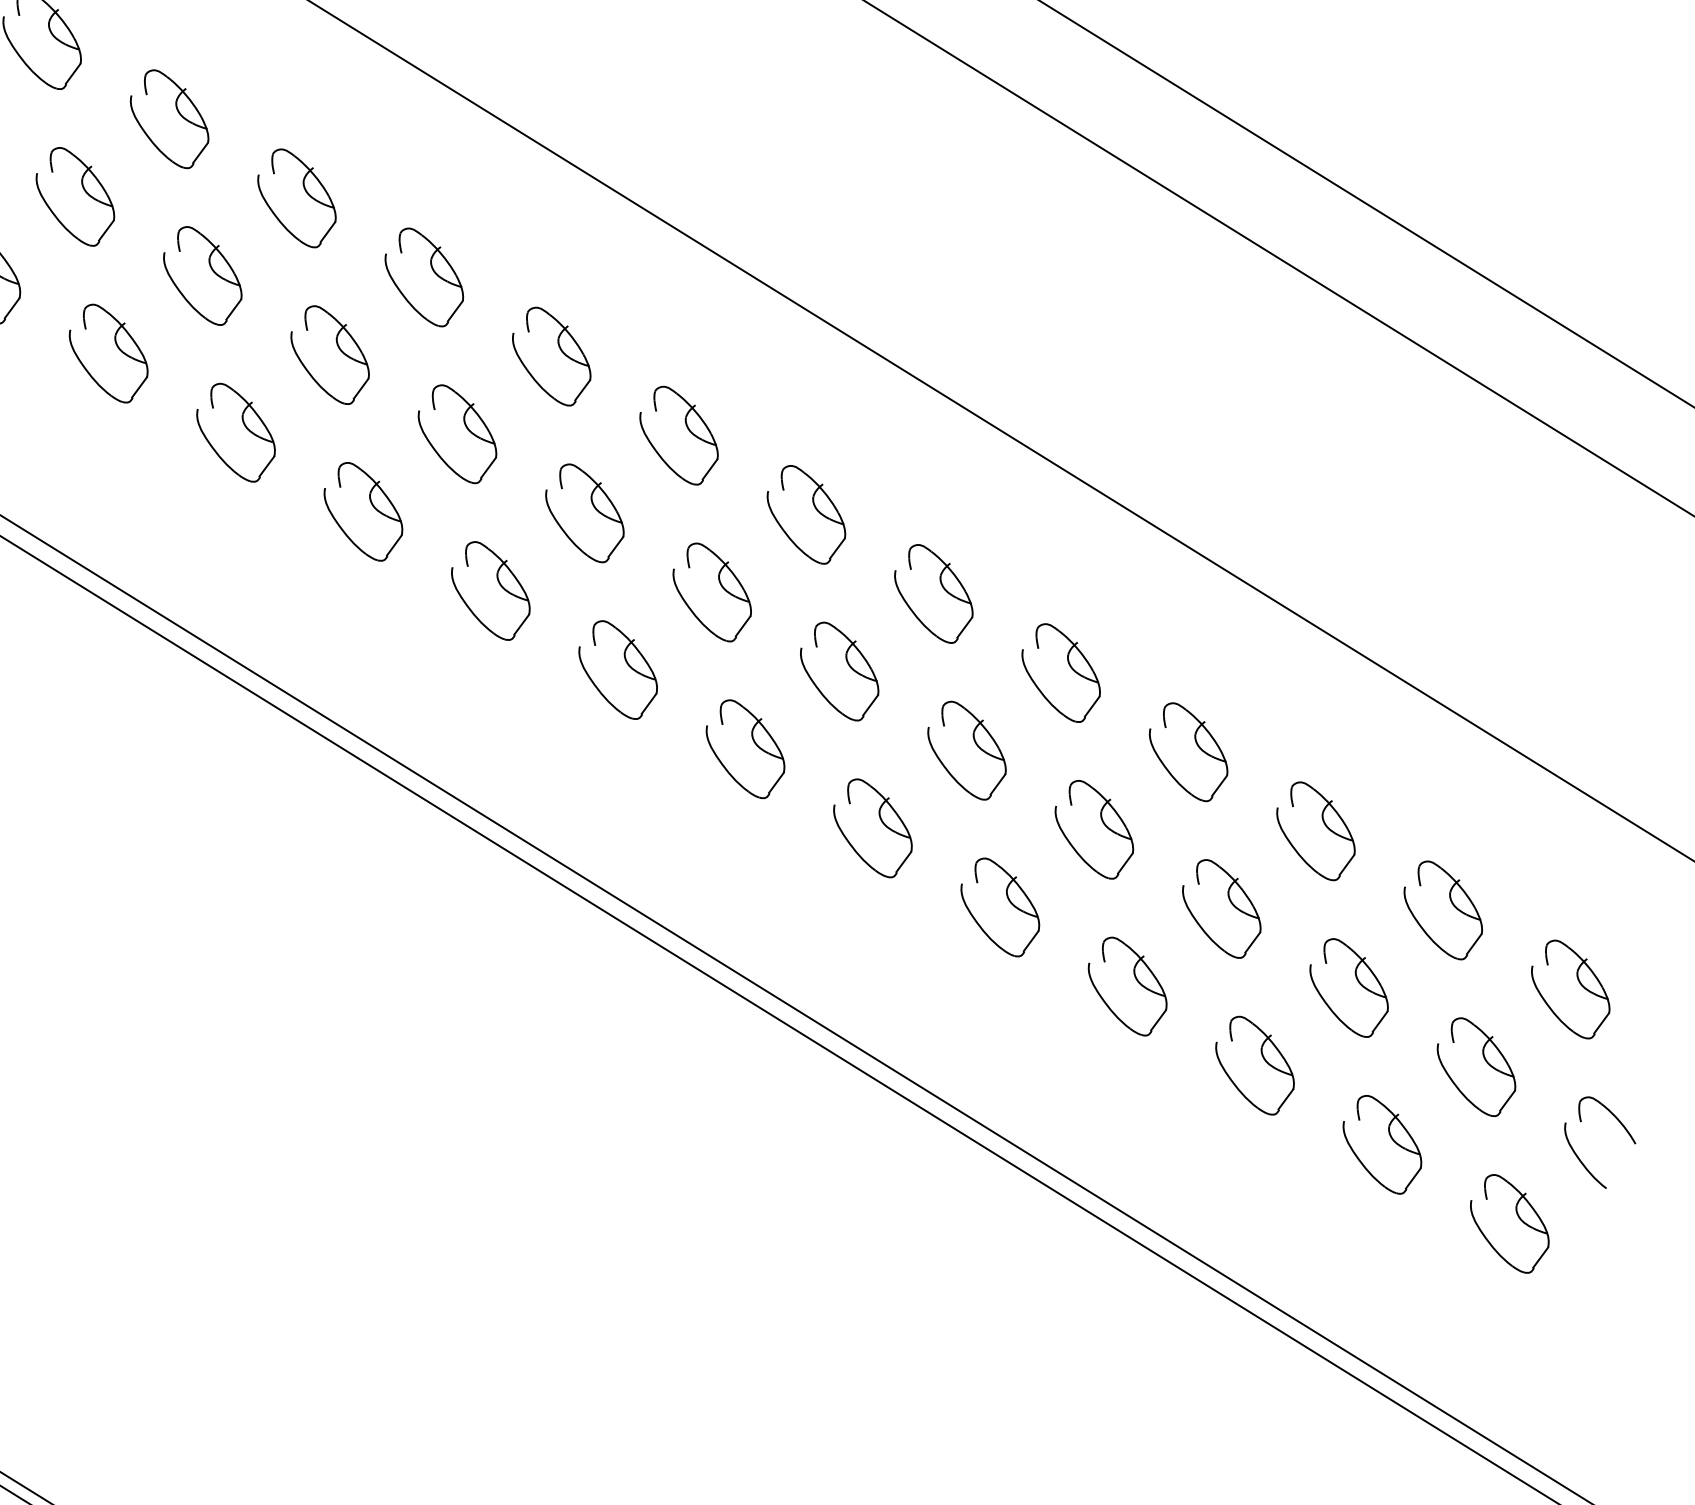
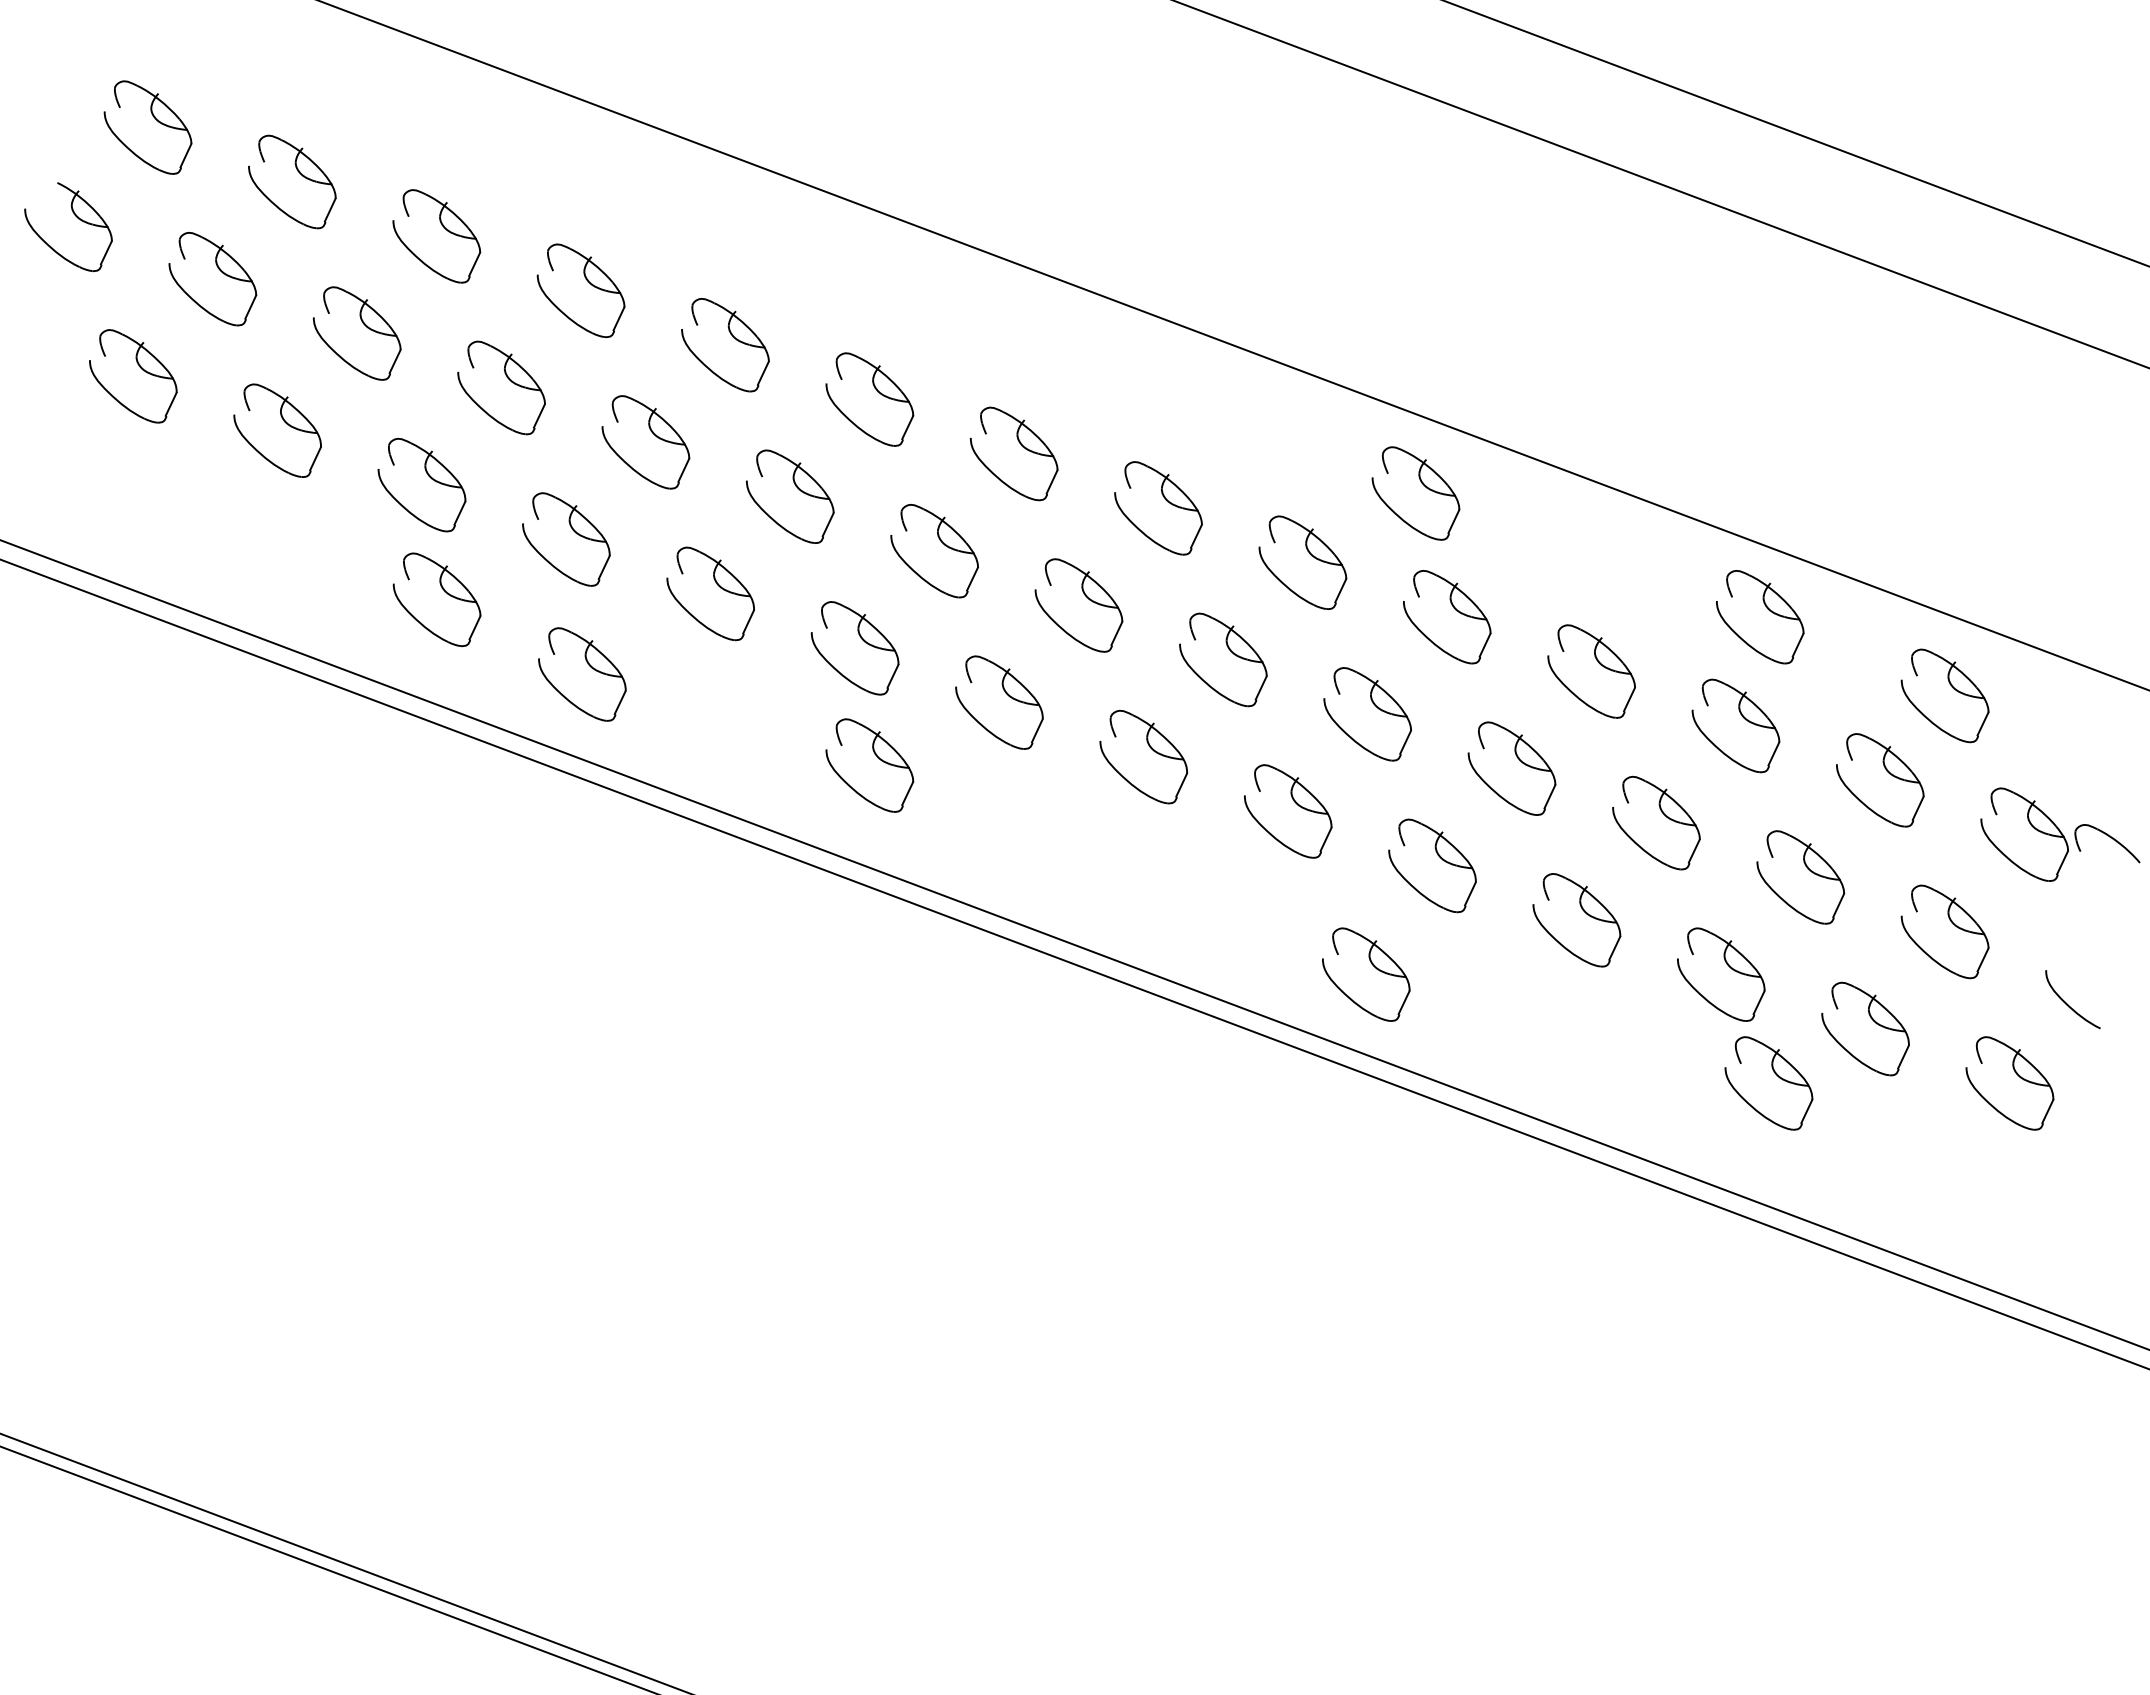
part: (110, 459) -> (444, 591), added
part: (1063, 542) -> (1423, 485), added
part: (234, 558) -> (589, 666), added
part: (491, 699) -> (877, 757), added
part: (1368, 726) -> (1767, 609), added
part: (1529, 836) -> (1952, 688), added
part: (925, 992) -> (1373, 966), added
part: (1611, 1114) -> (2109, 837), moved
part: (1288, 1172) -> (1776, 1075), added

